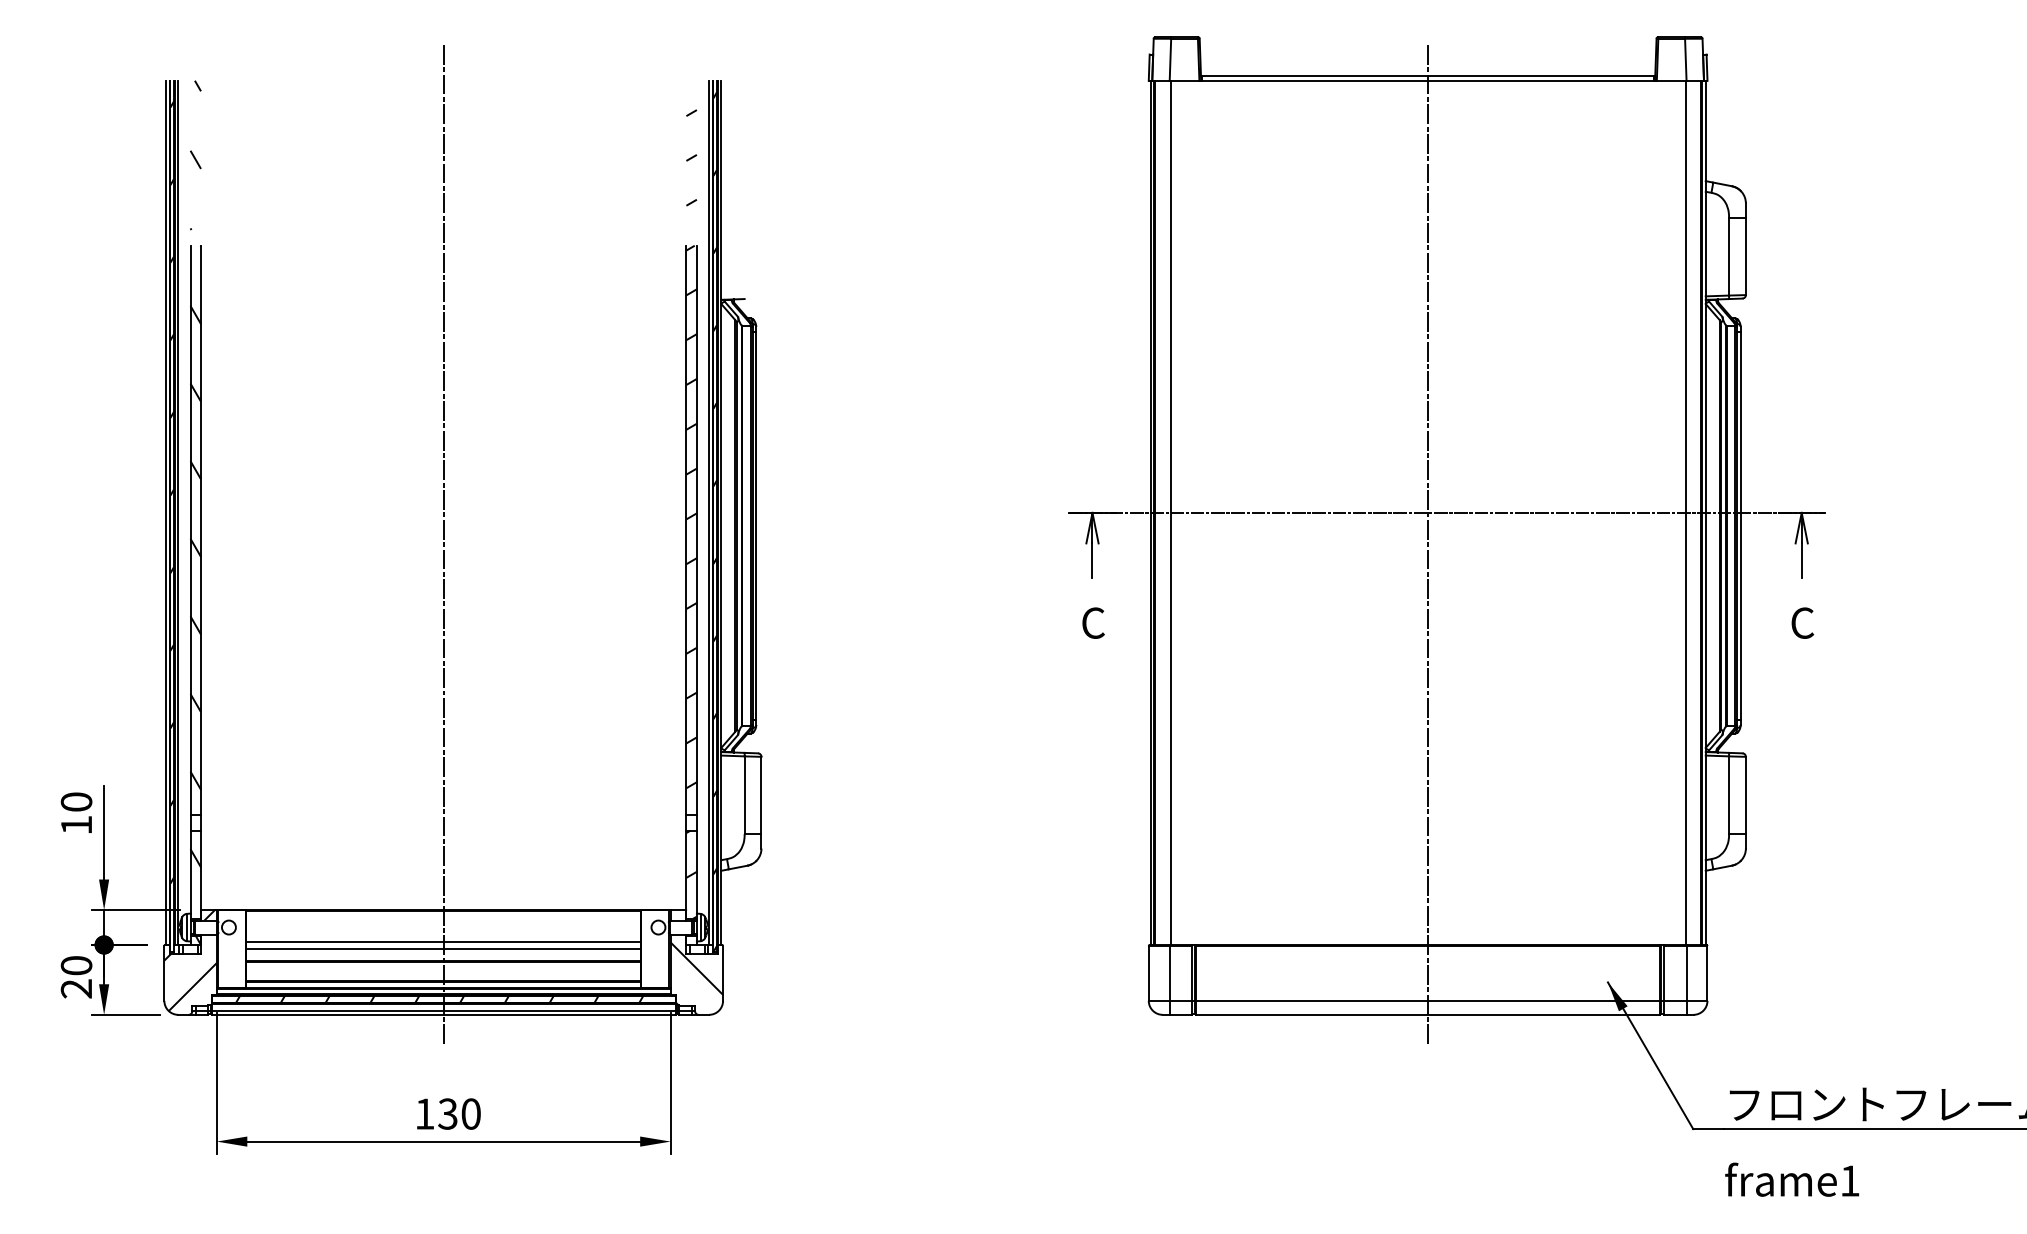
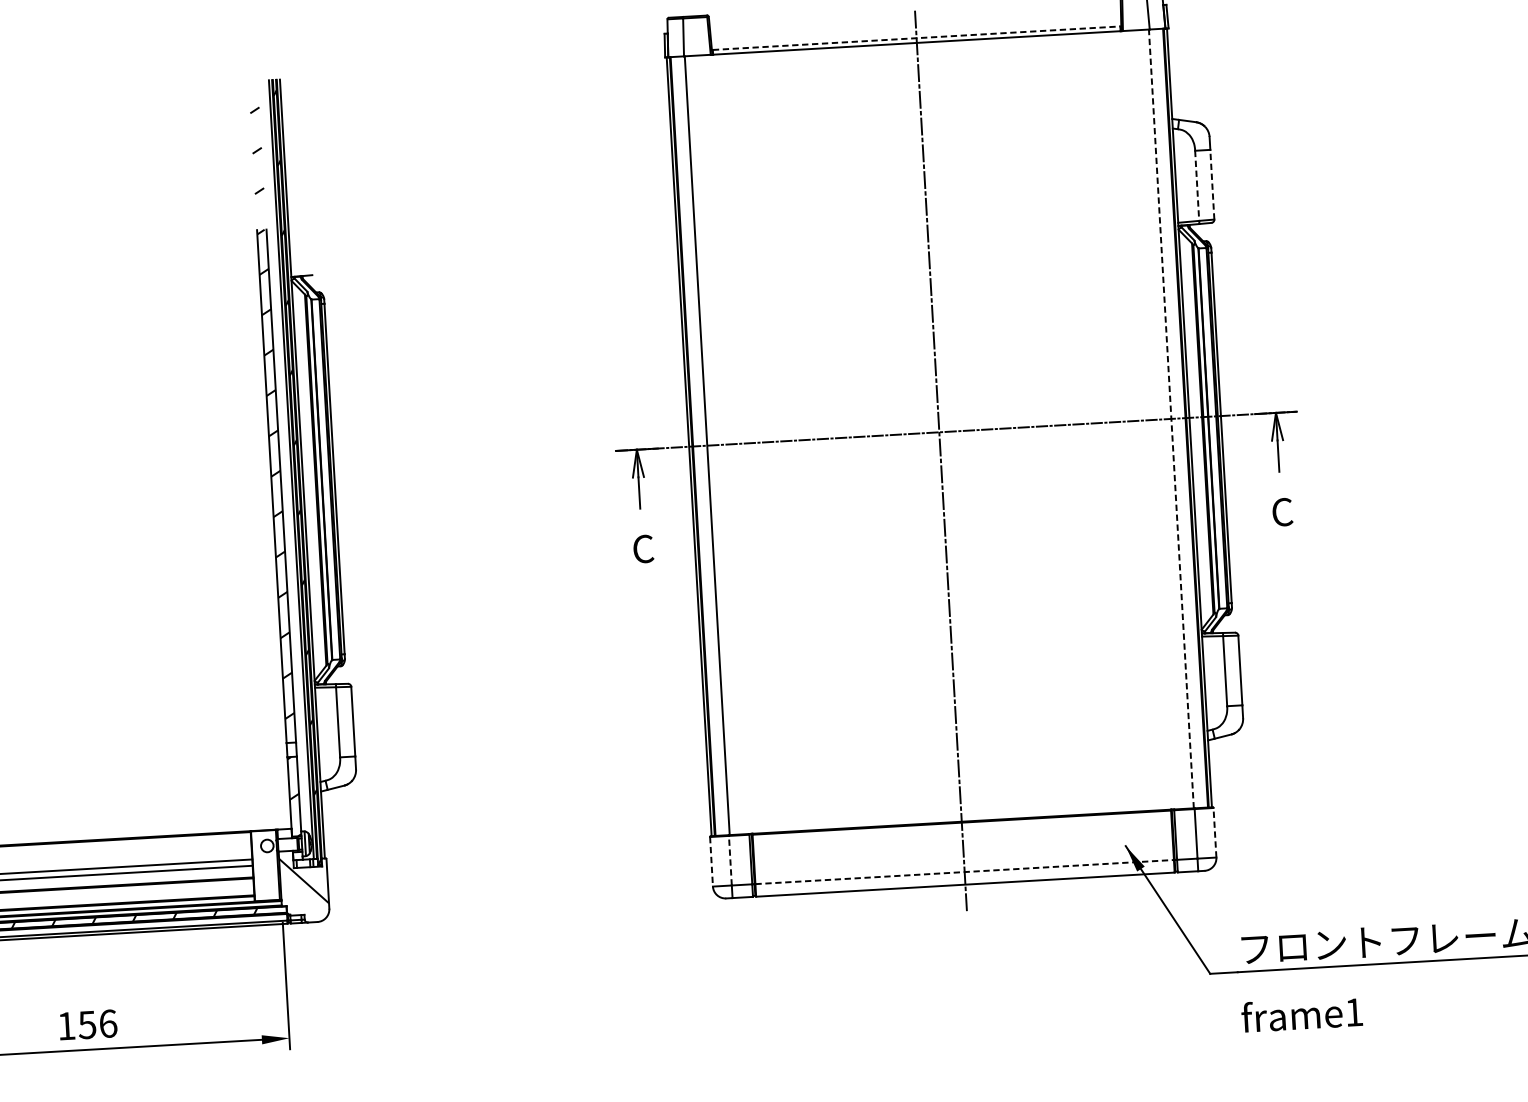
line: (1428, 75) -> (916, 38), solid -> dashed
line: (1729, 256) -> (1197, 185), solid -> dashed
line: (1745, 256) -> (1211, 184), solid -> dashed
line: (1685, 512) -> (1171, 418), solid -> dashed
line: (443, 544) -> (53, 511), removed
line: (1169, 972) -> (730, 859), solid -> dashed
line: (1707, 972) -> (1214, 831), solid -> dashed
line: (1148, 973) -> (711, 861), solid -> dashed
line: (1428, 1000) -> (964, 871), solid -> dashed
text: (459, 1113) -> (97, 1023), 130 -> 156

